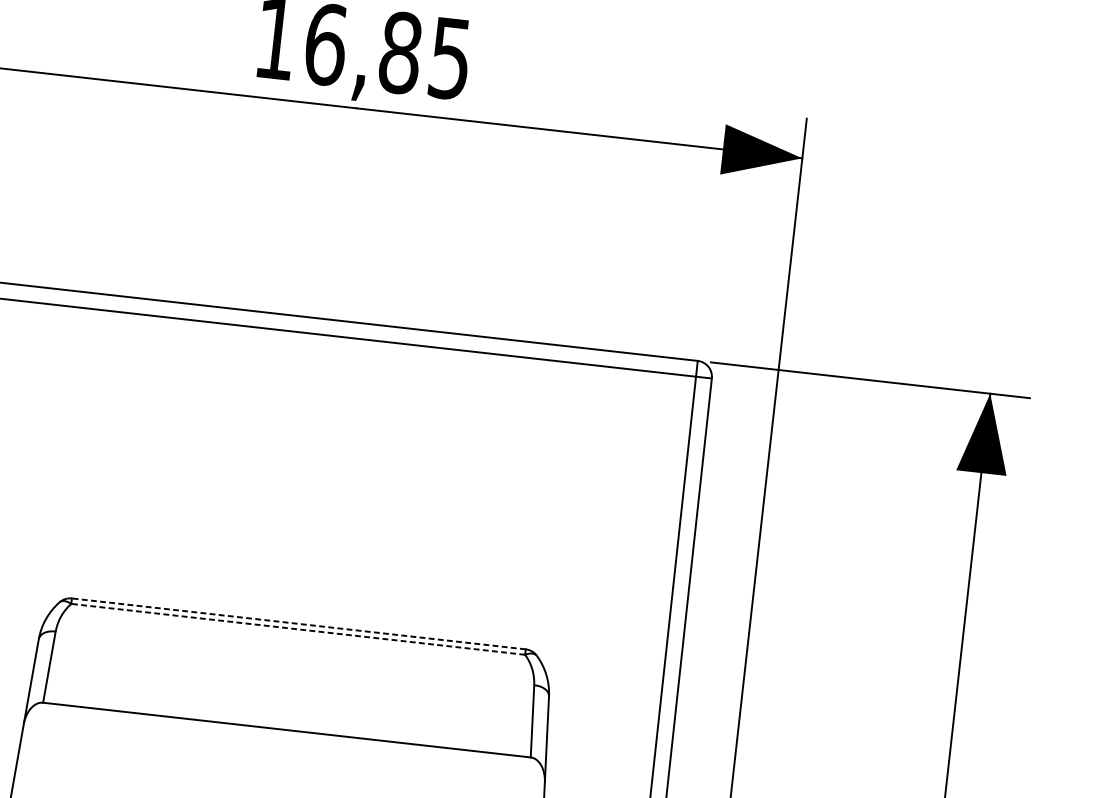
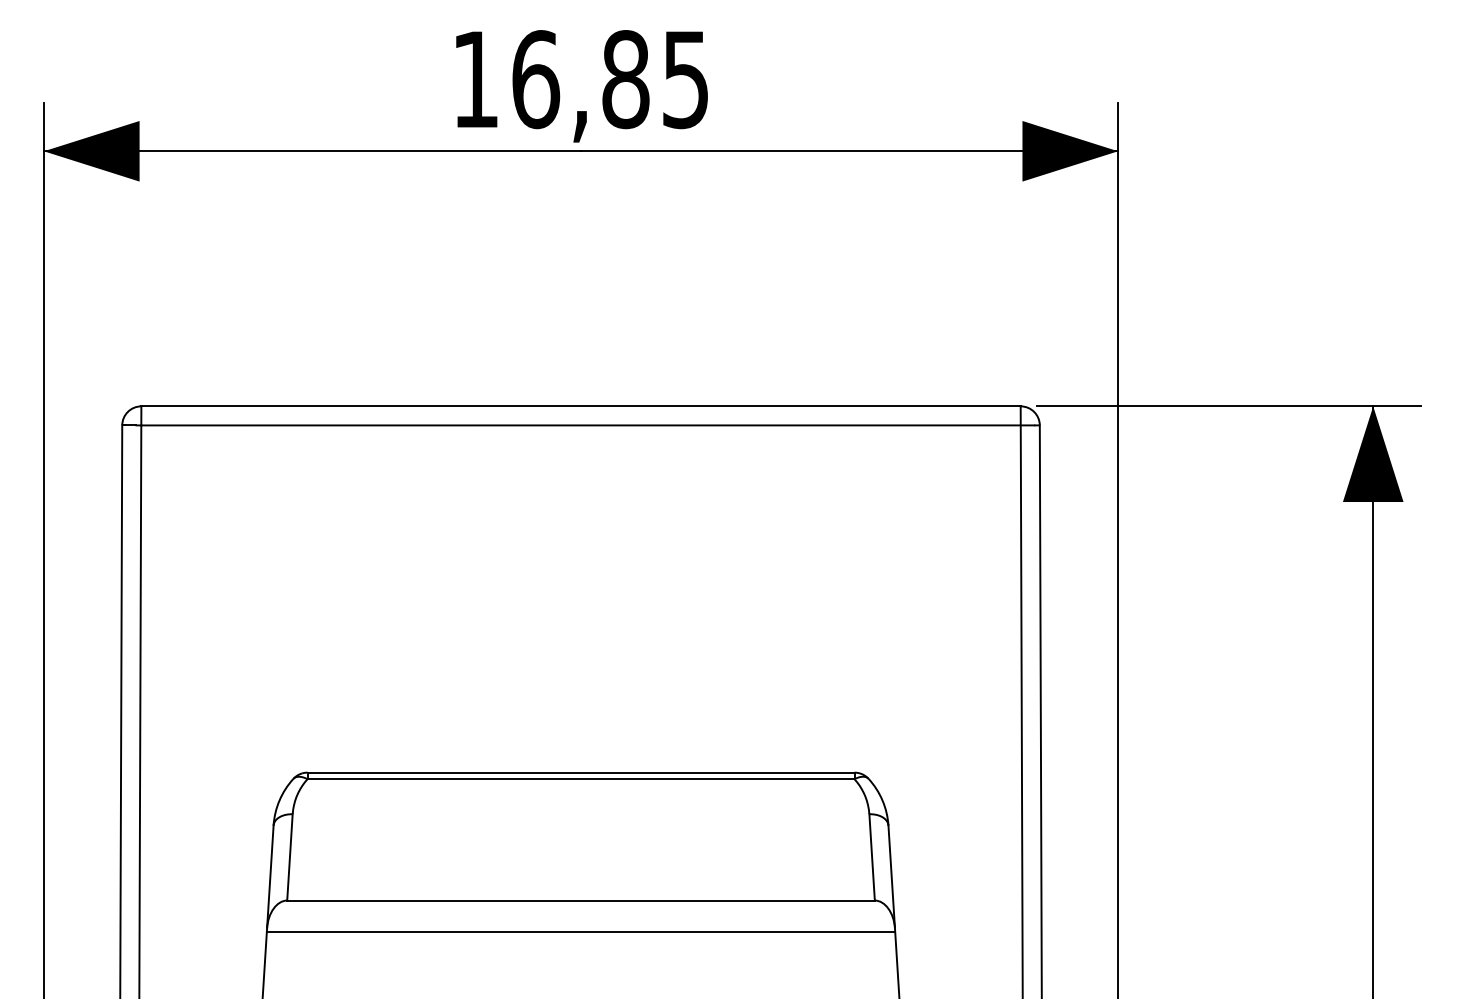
line: (298, 623) -> (580, 772), dashed -> solid
line: (297, 629) -> (580, 779), dashed -> solid
line: (283, 756) -> (580, 932), added

